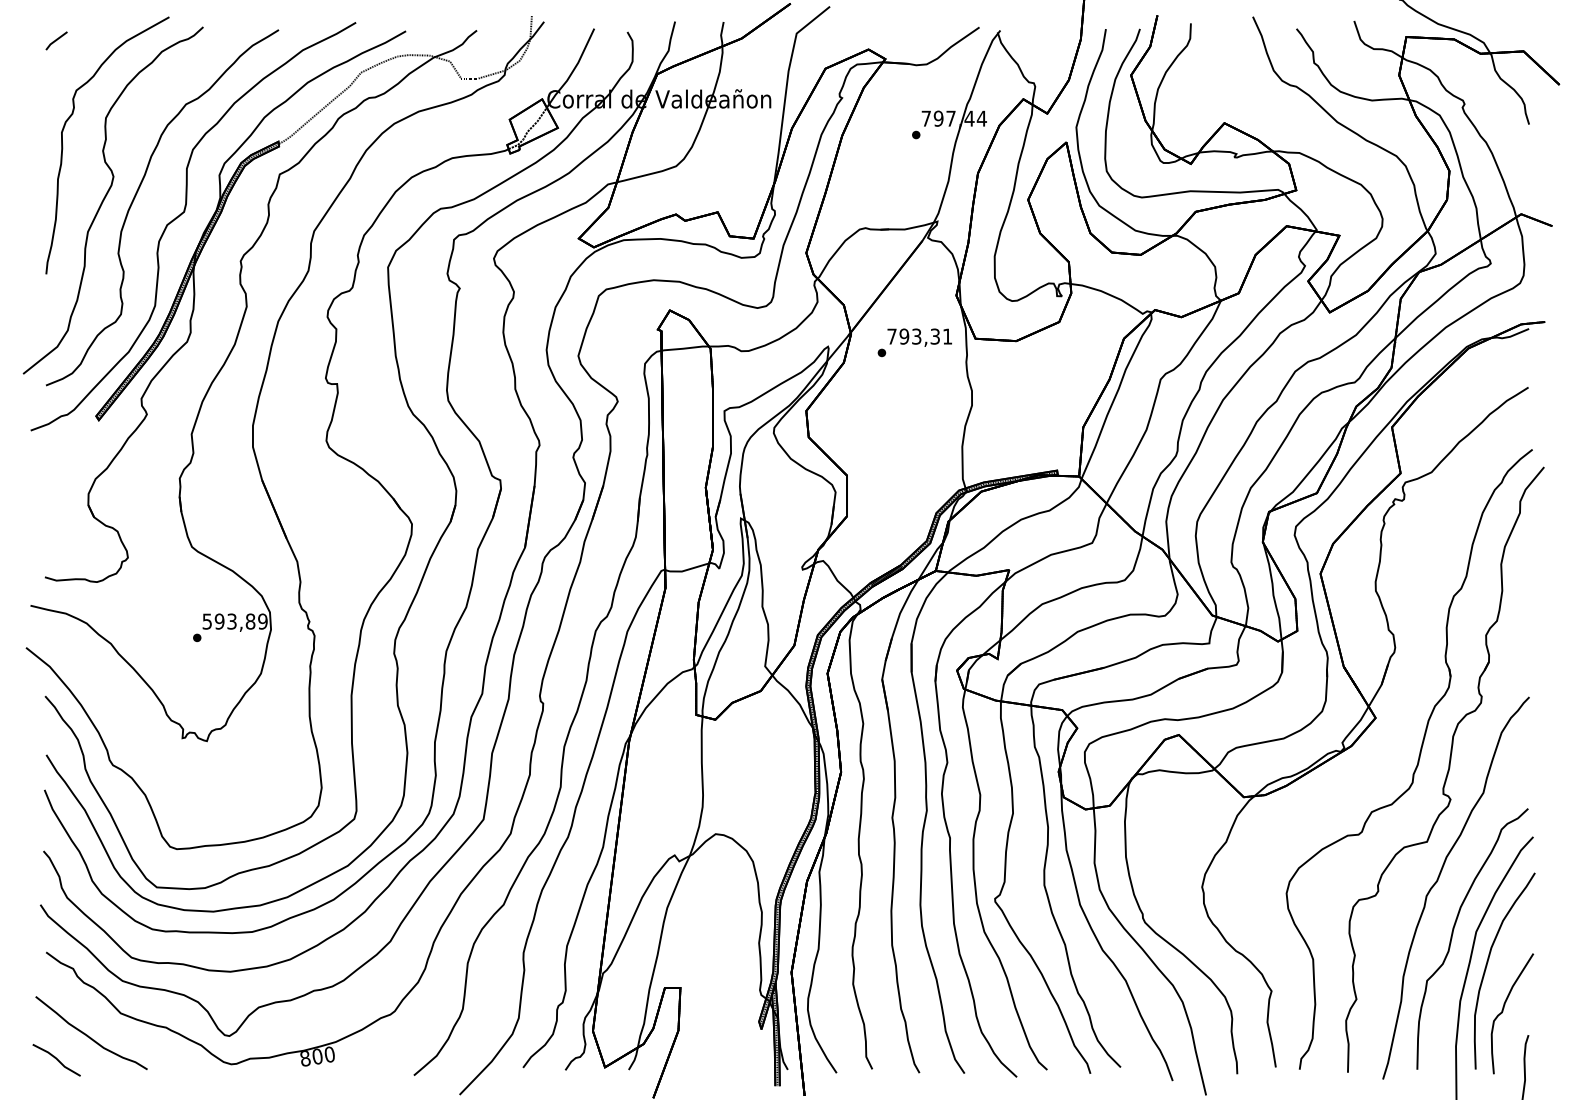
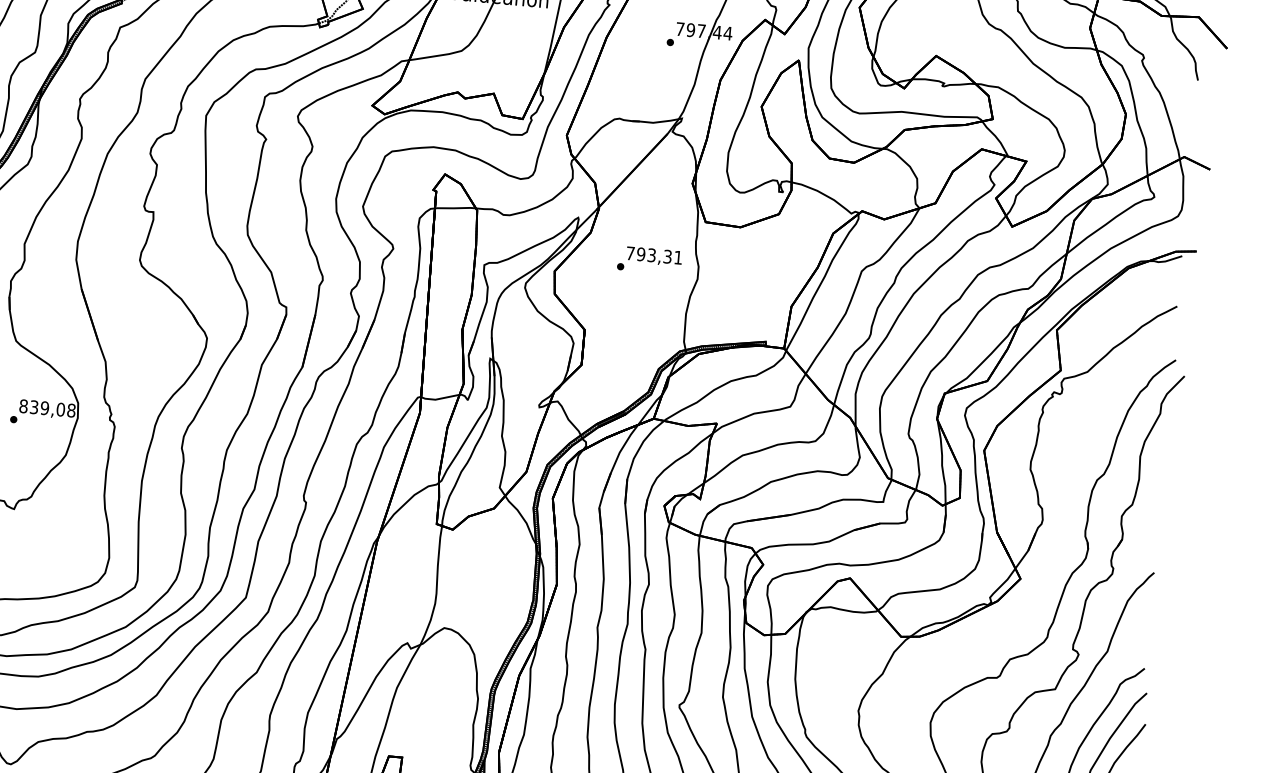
text: (914, 342) -> (649, 260), moved
text: (234, 621) -> (47, 408), 593,89 -> 839,08

